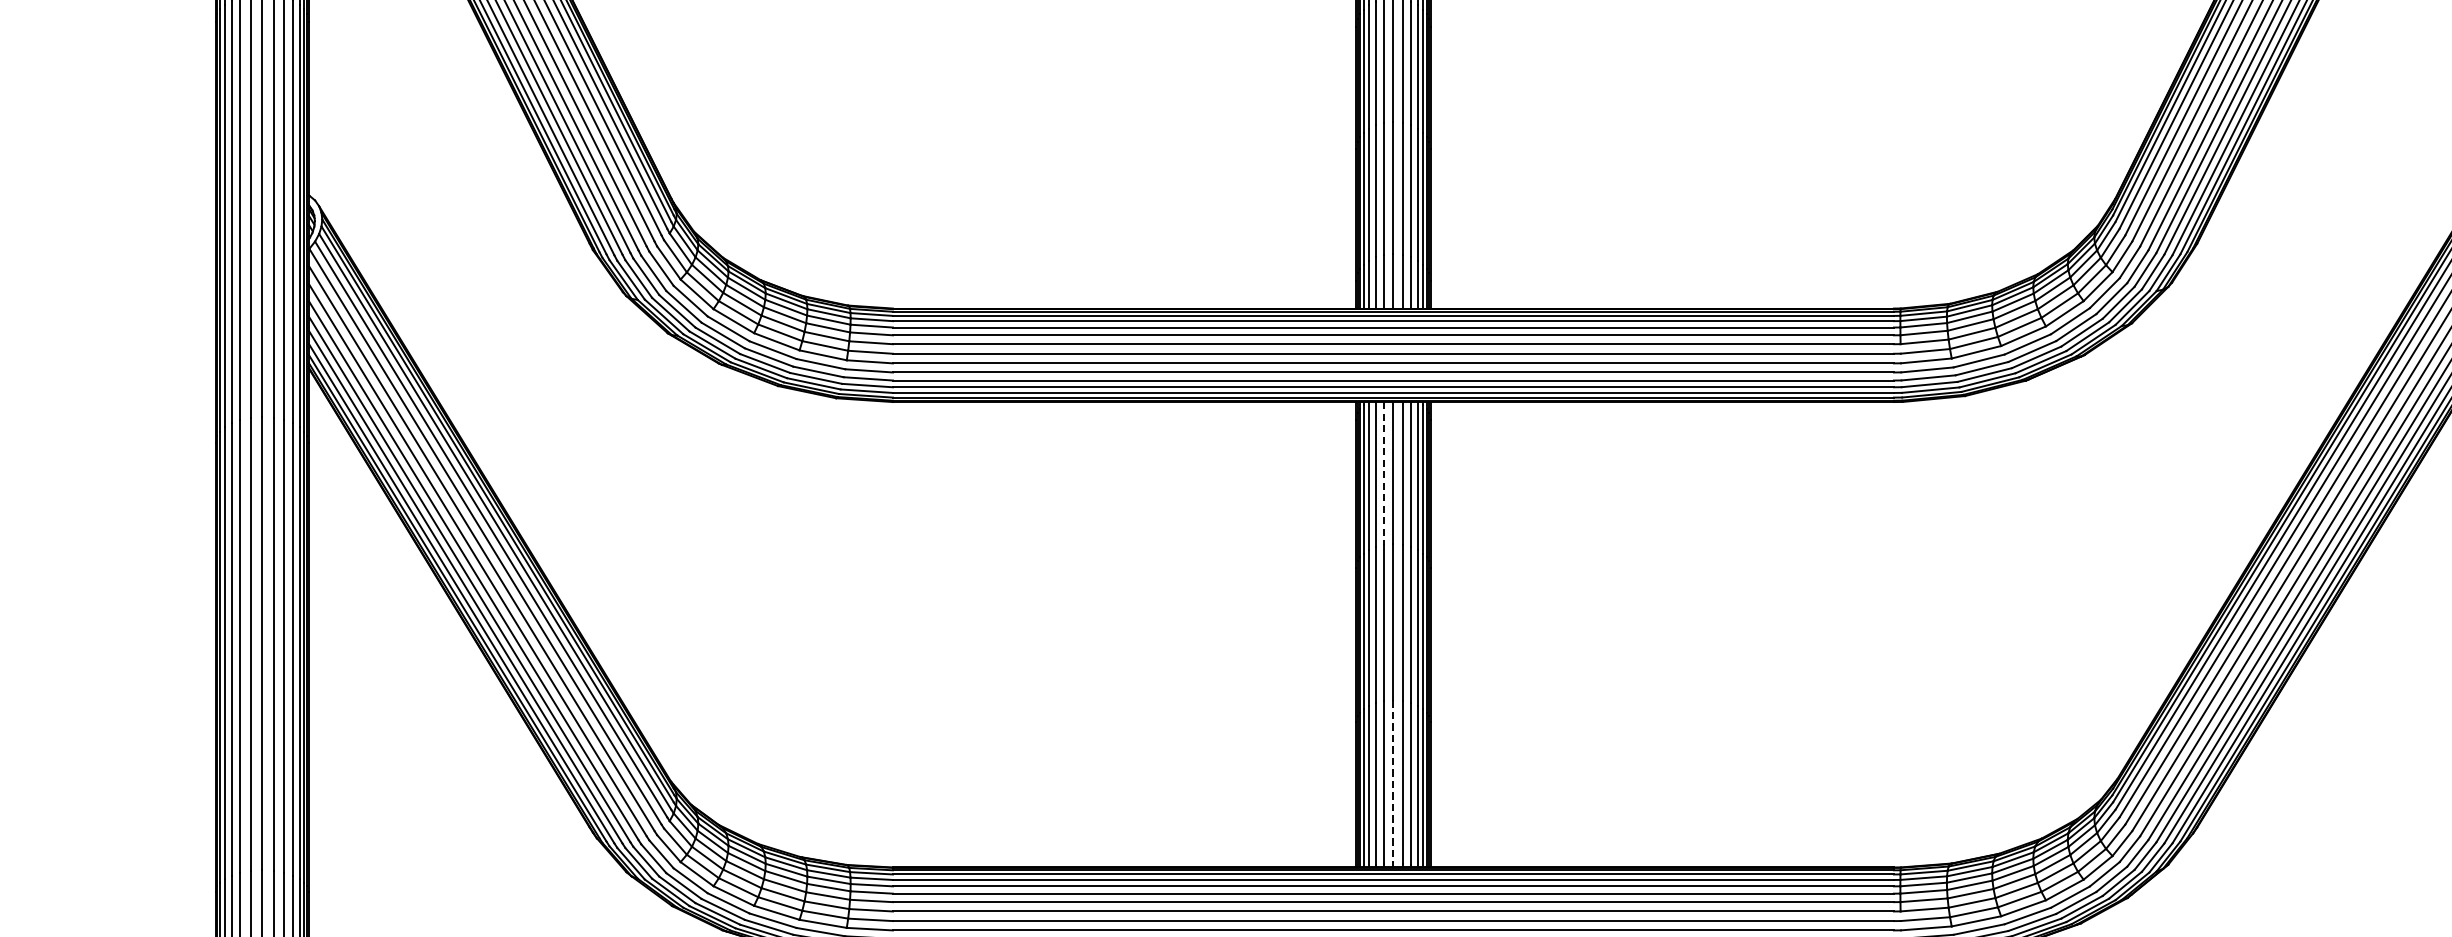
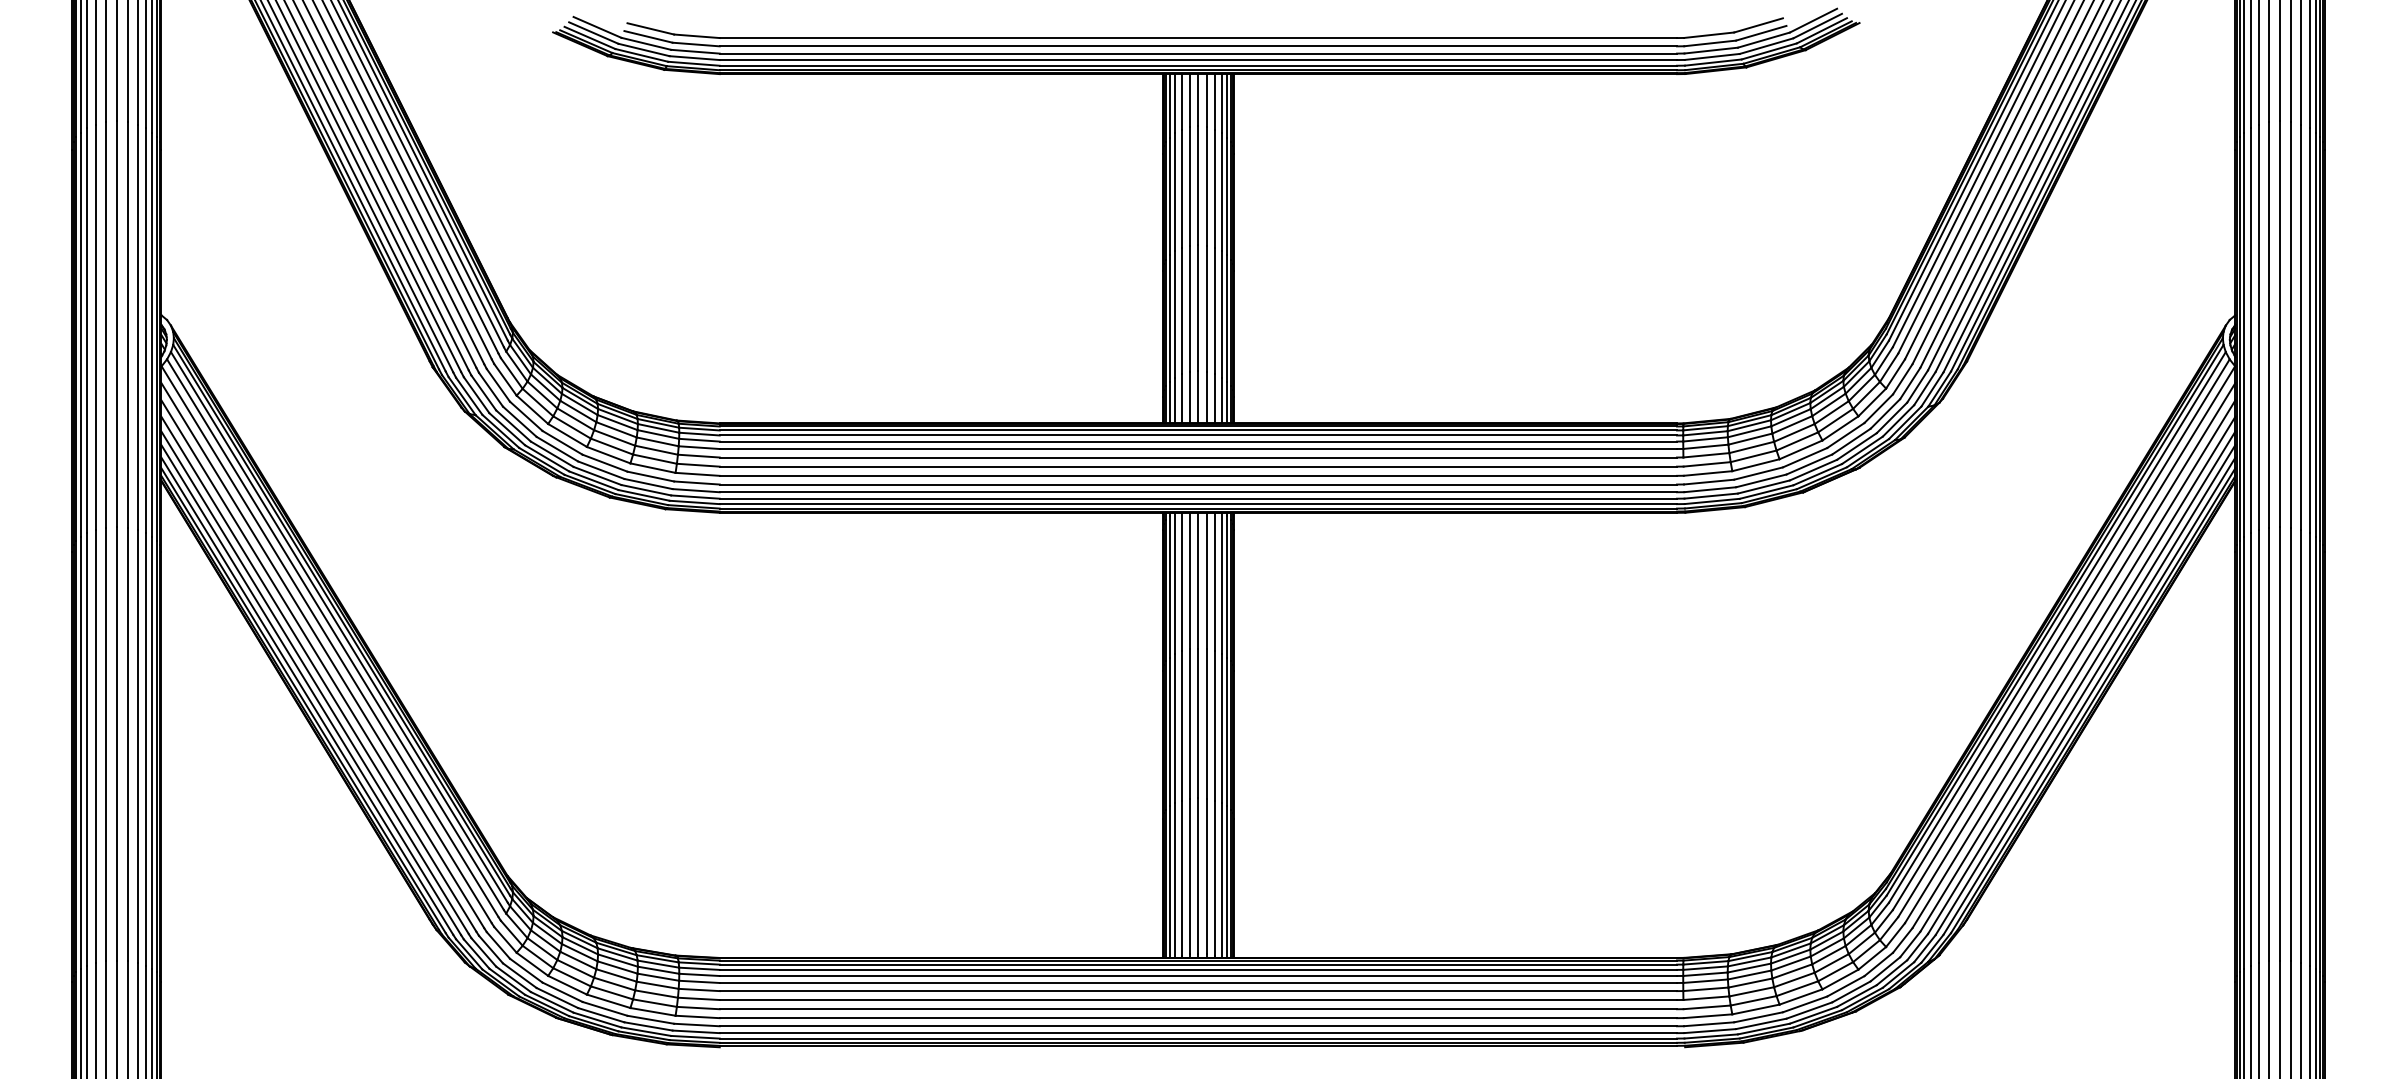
line: (1384, 473) -> (1189, 581), dashed -> solid
line: (1393, 781) -> (1198, 875), dashed -> solid

